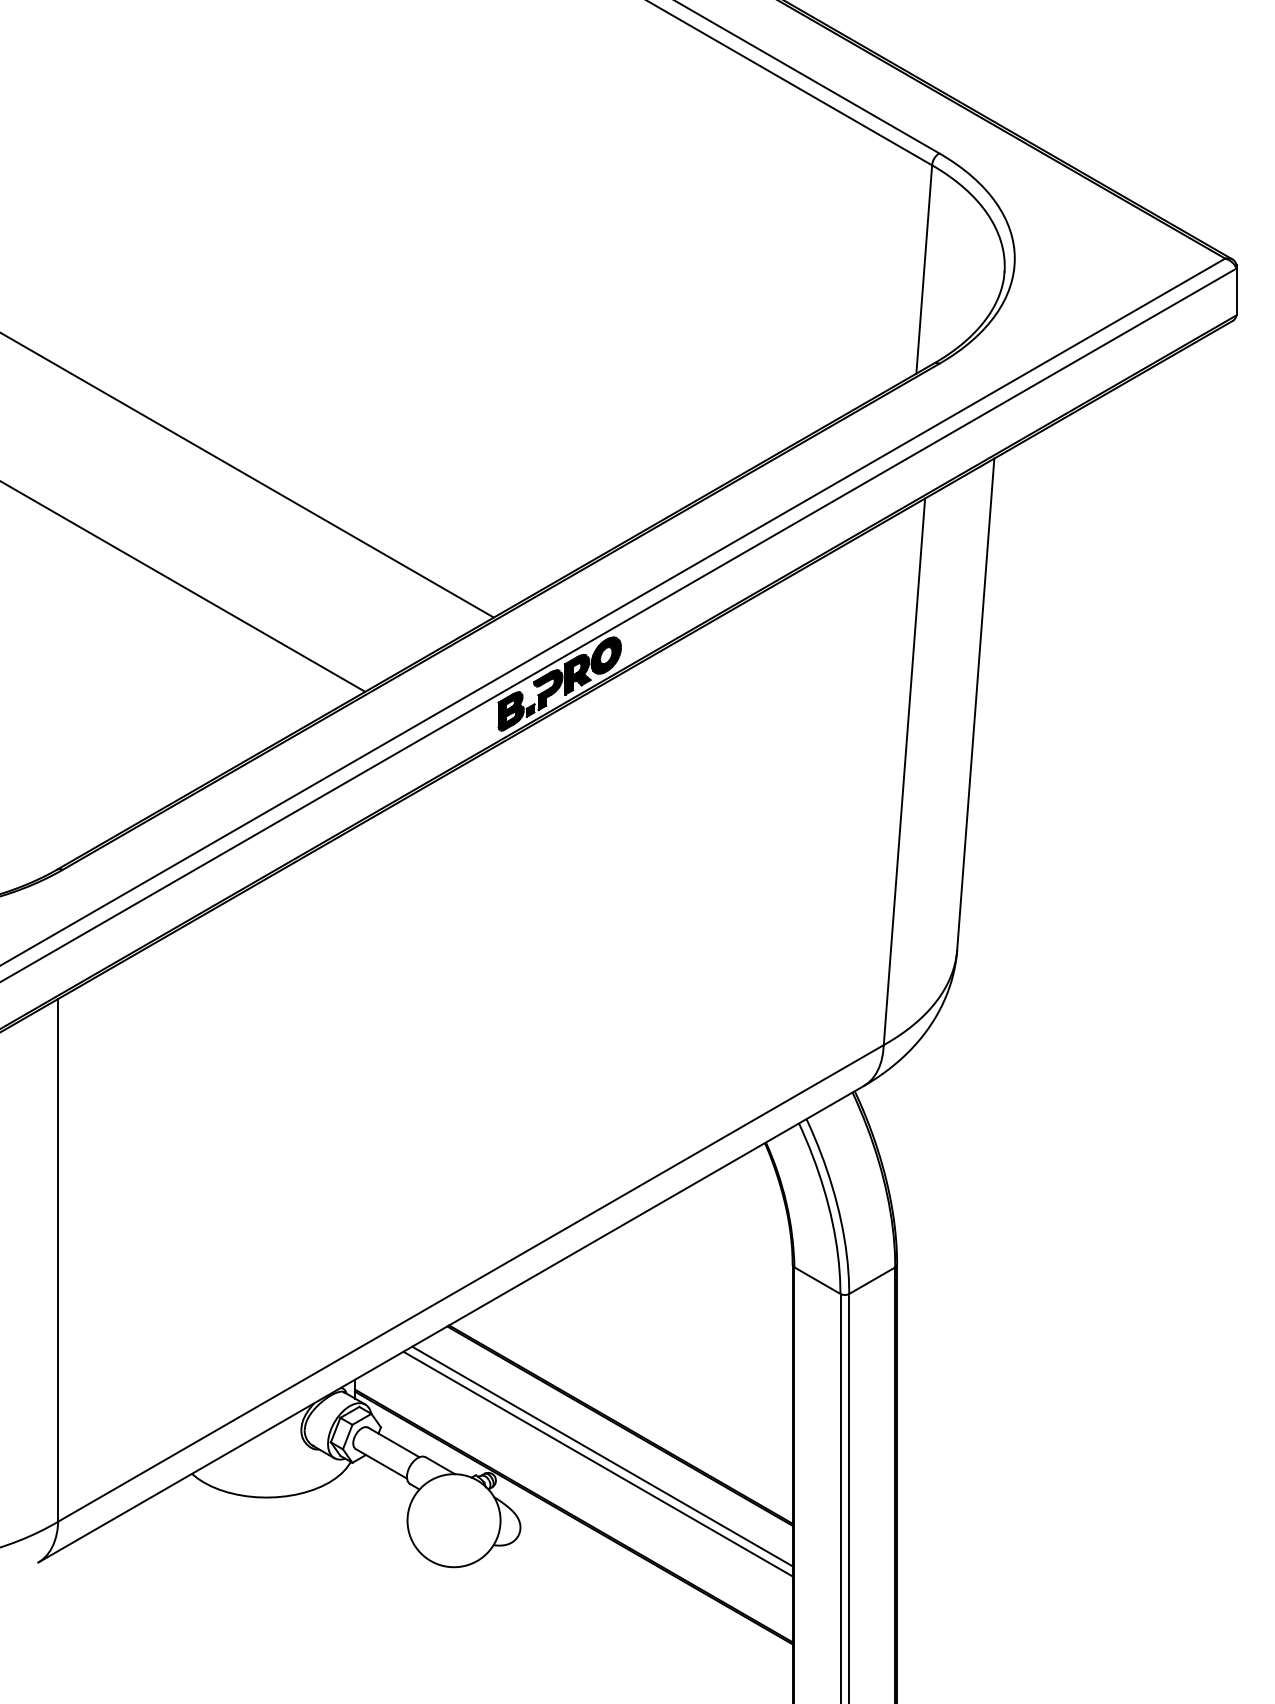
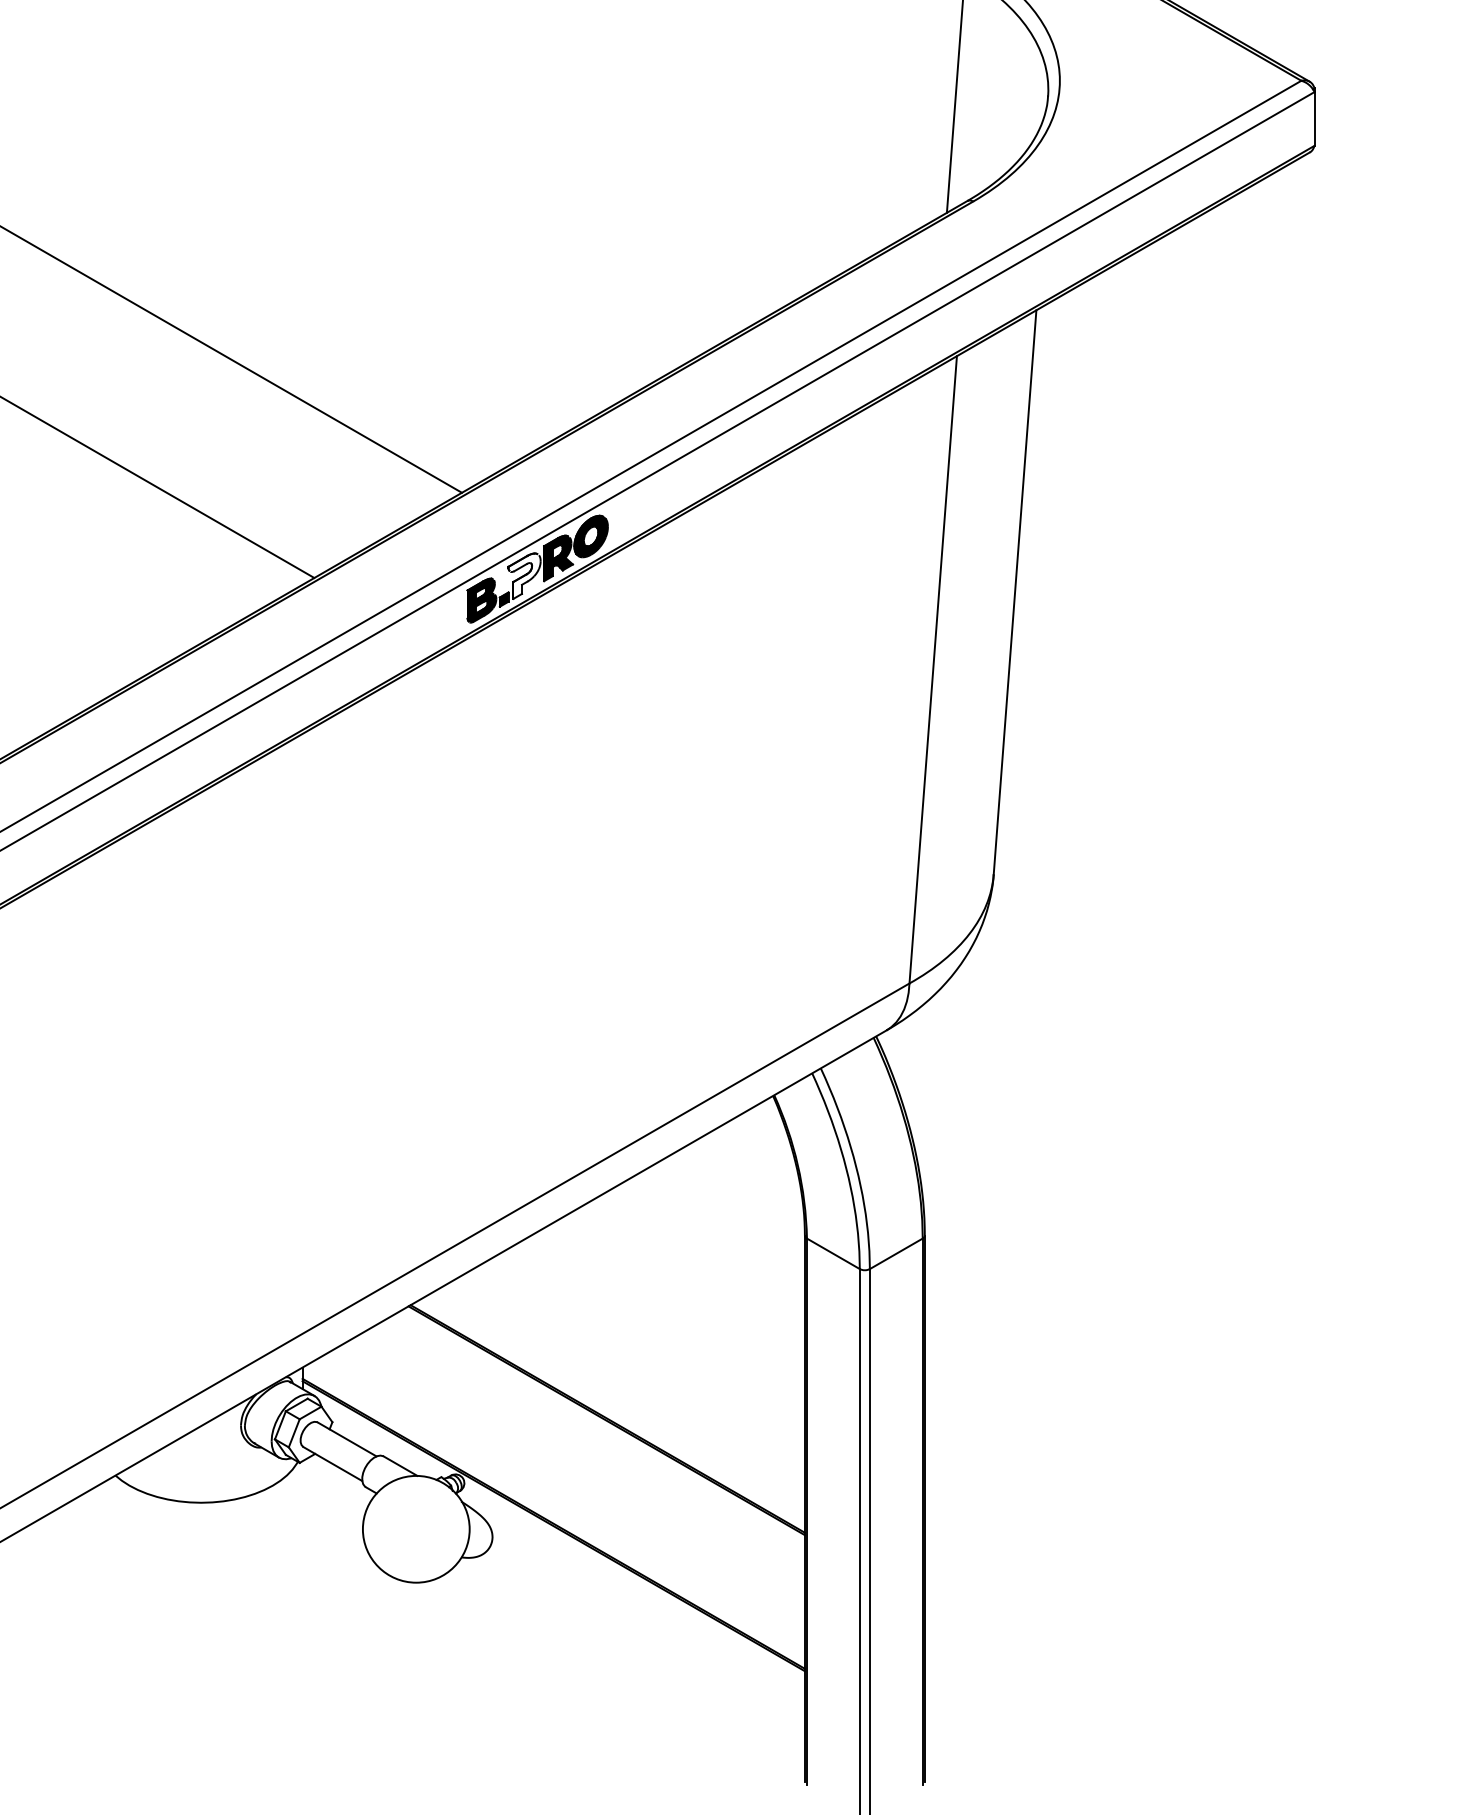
fill: (548, 690) -> (524, 576), removed
line: (602, 1456) -> (586, 1455), removed
line: (597, 1463) -> (580, 1463), removed

